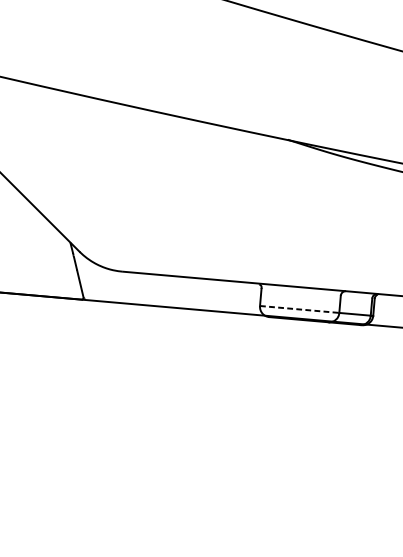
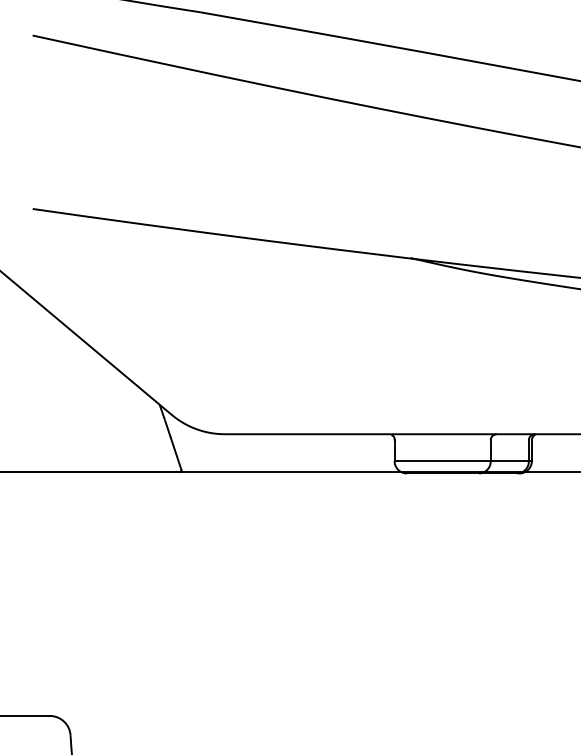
line: (300, 309) -> (443, 461), dashed -> solid

